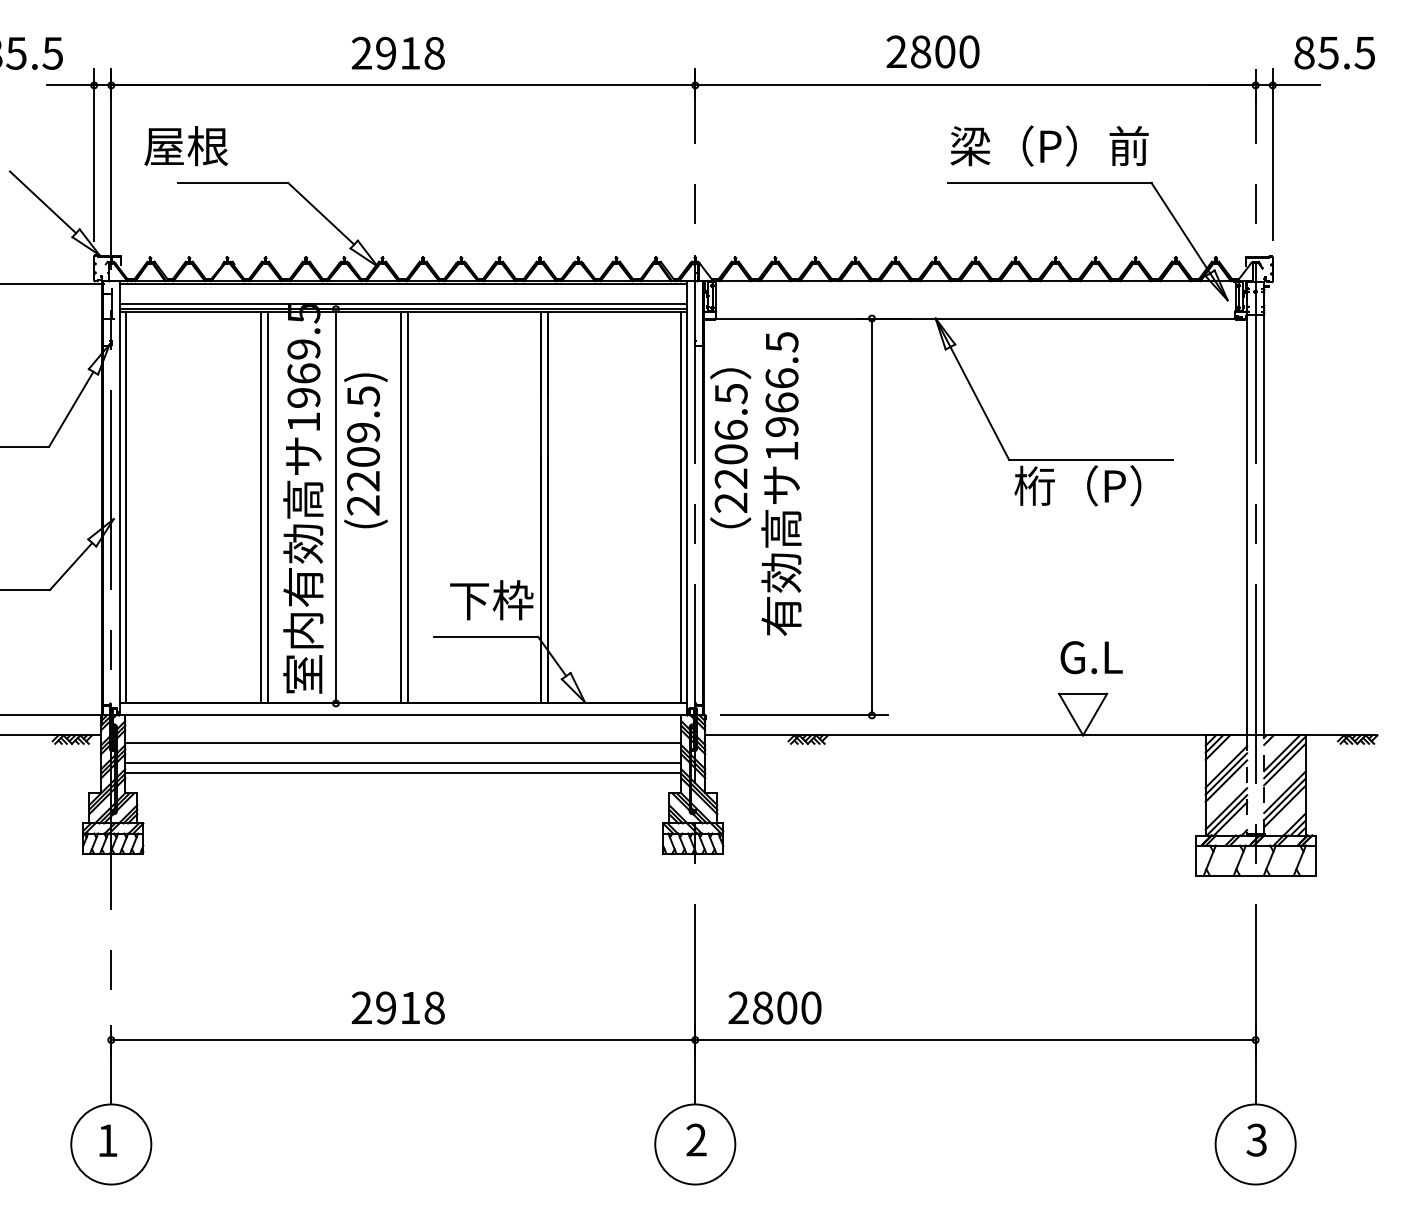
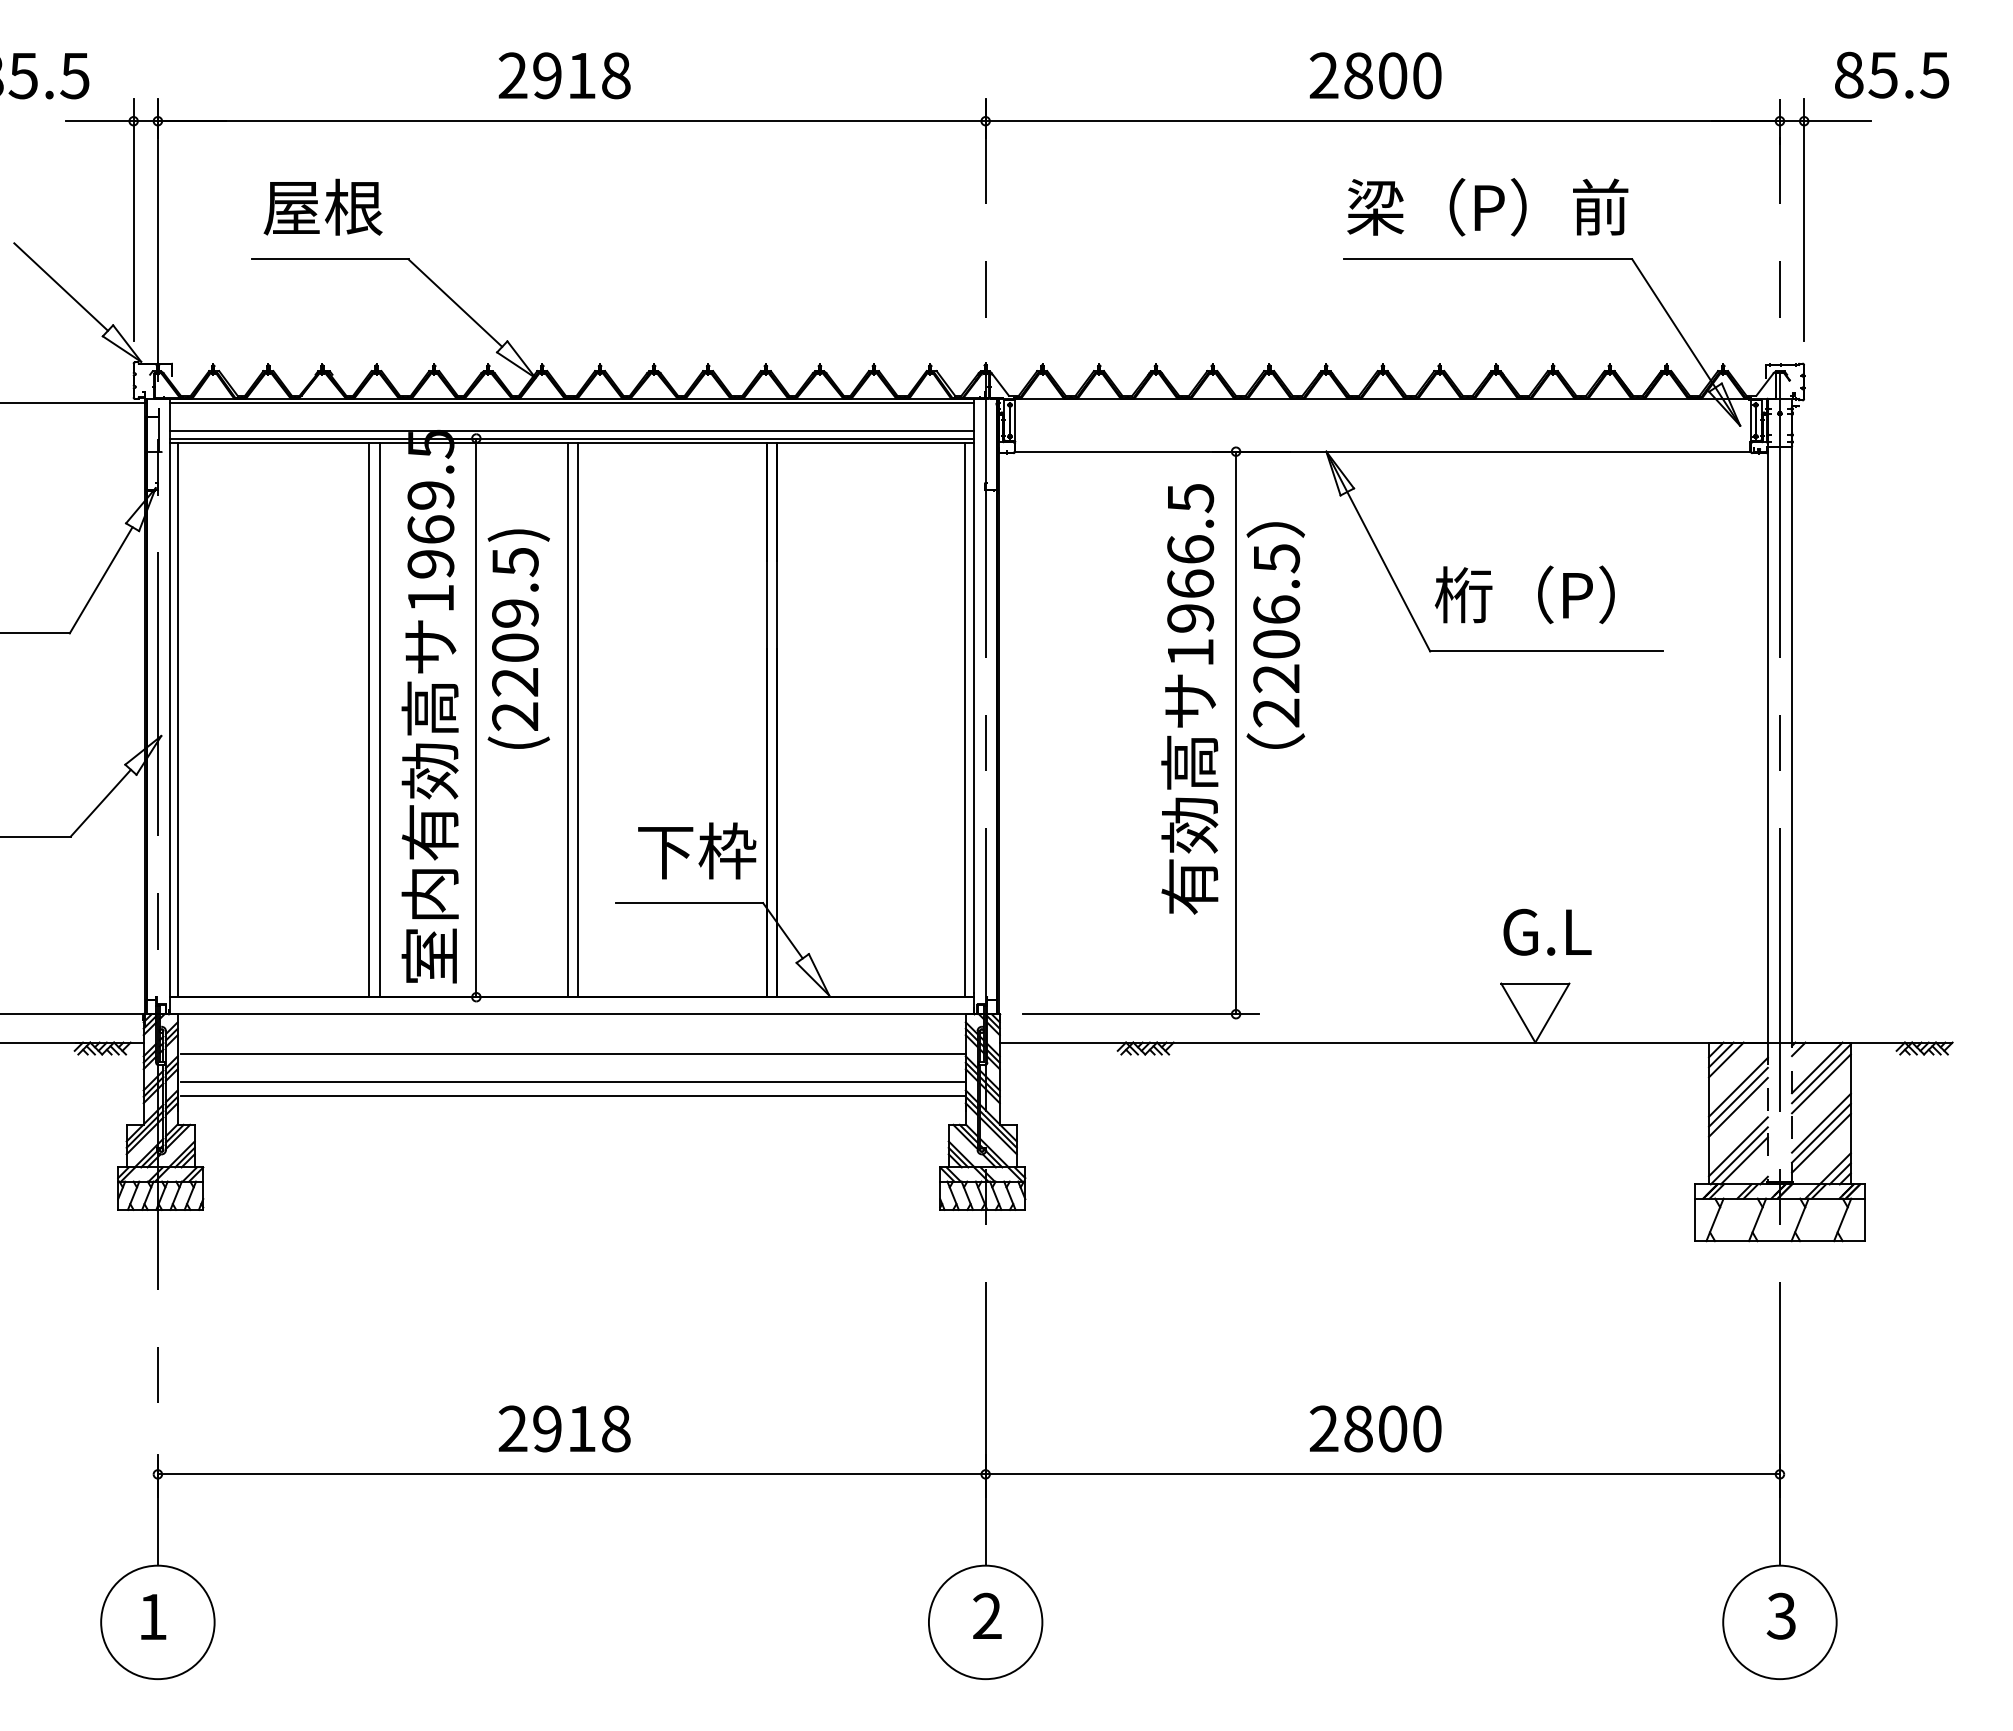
text: (932, 51) -> (1375, 75), moved
text: (185, 145) -> (322, 206), moved
text: (730, 448) -> (1275, 635), moved
text: (781, 484) -> (1189, 699), moved
text: (1077, 485) -> (1524, 594), moved
text: (774, 1007) -> (1375, 1428), moved

